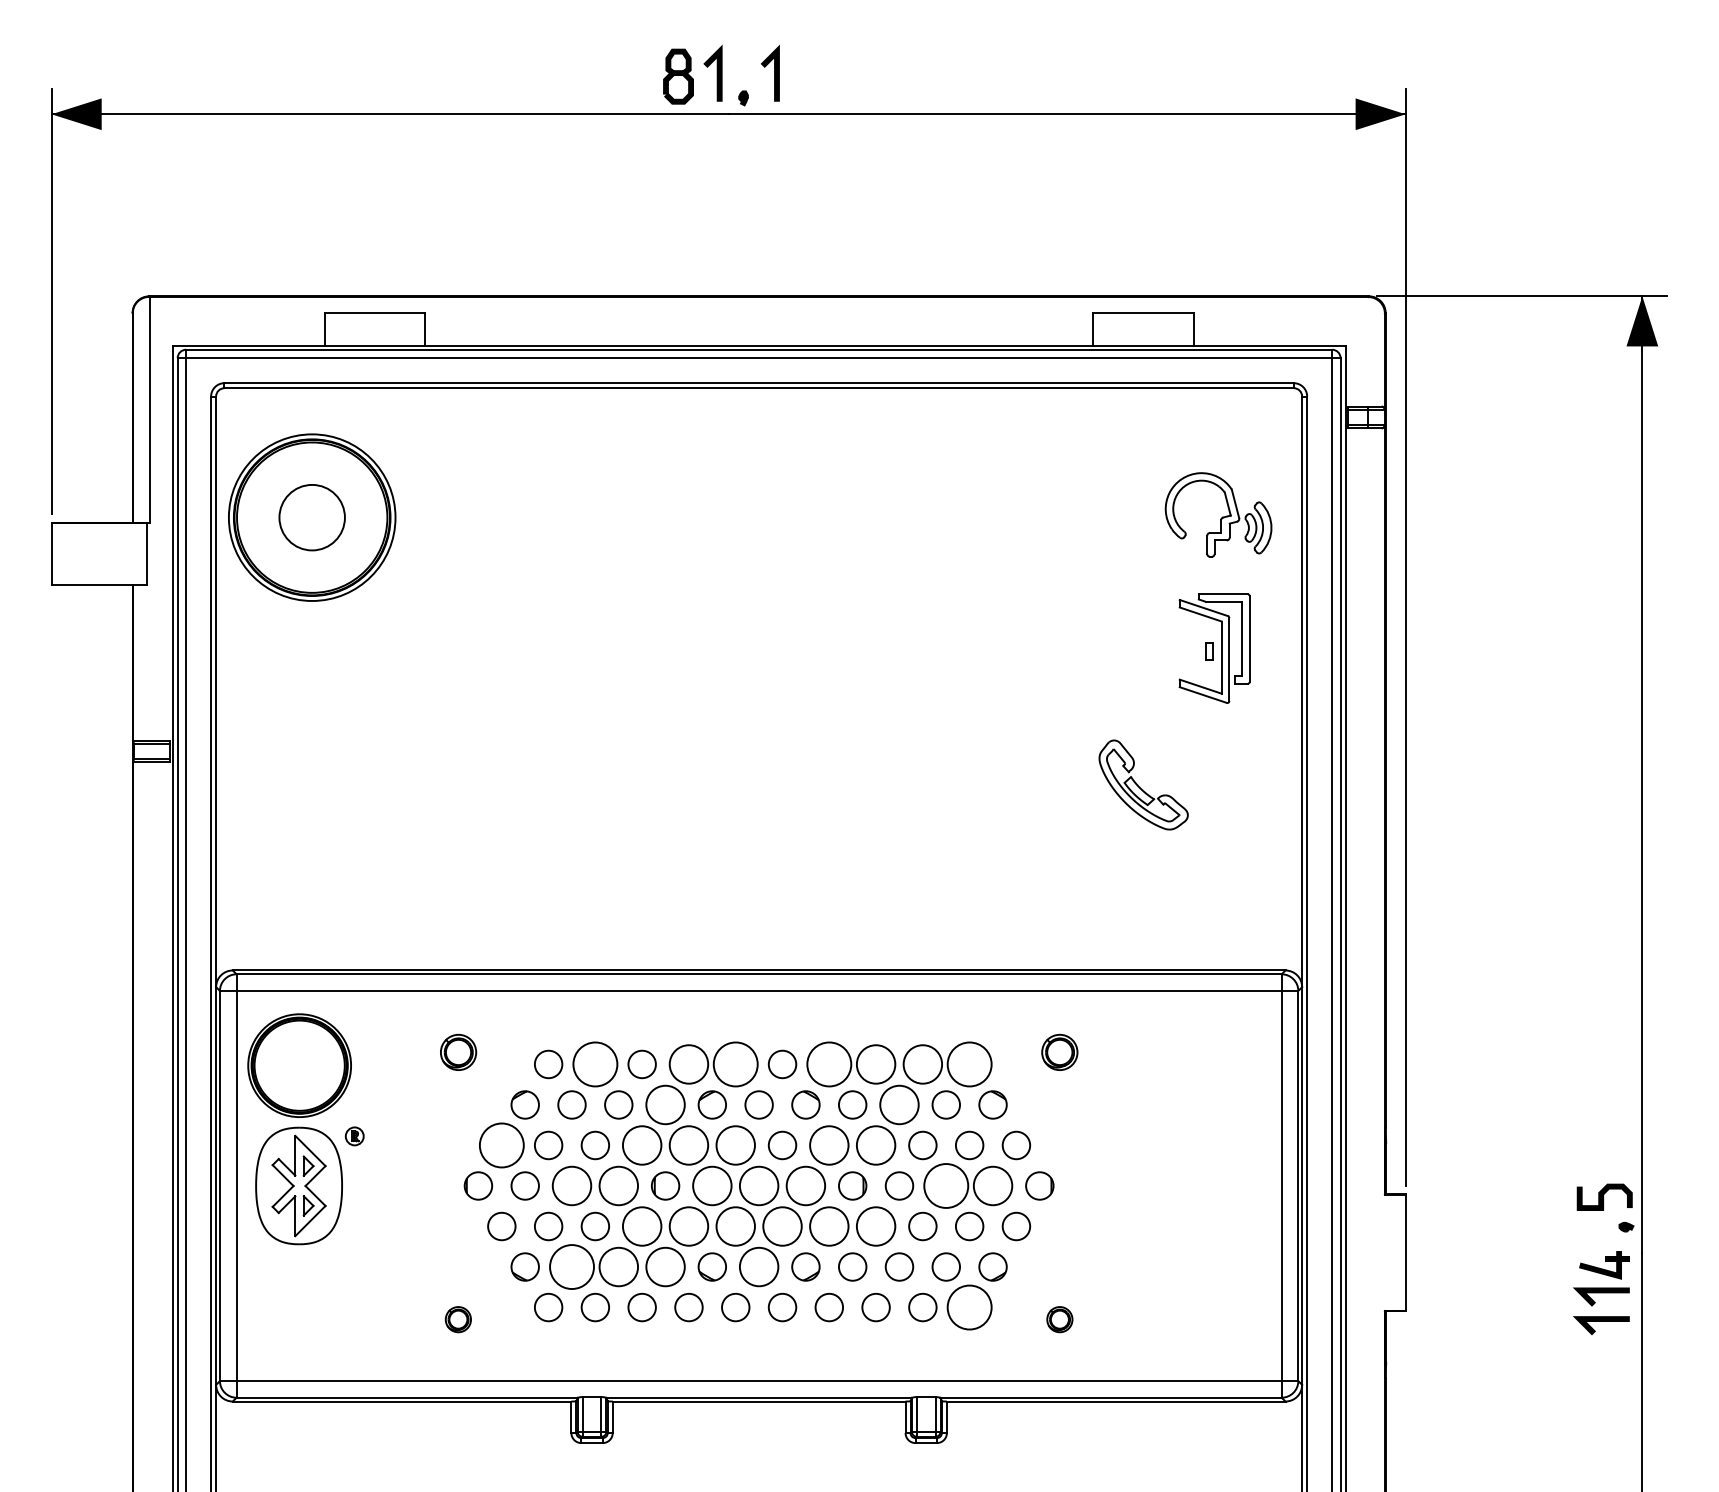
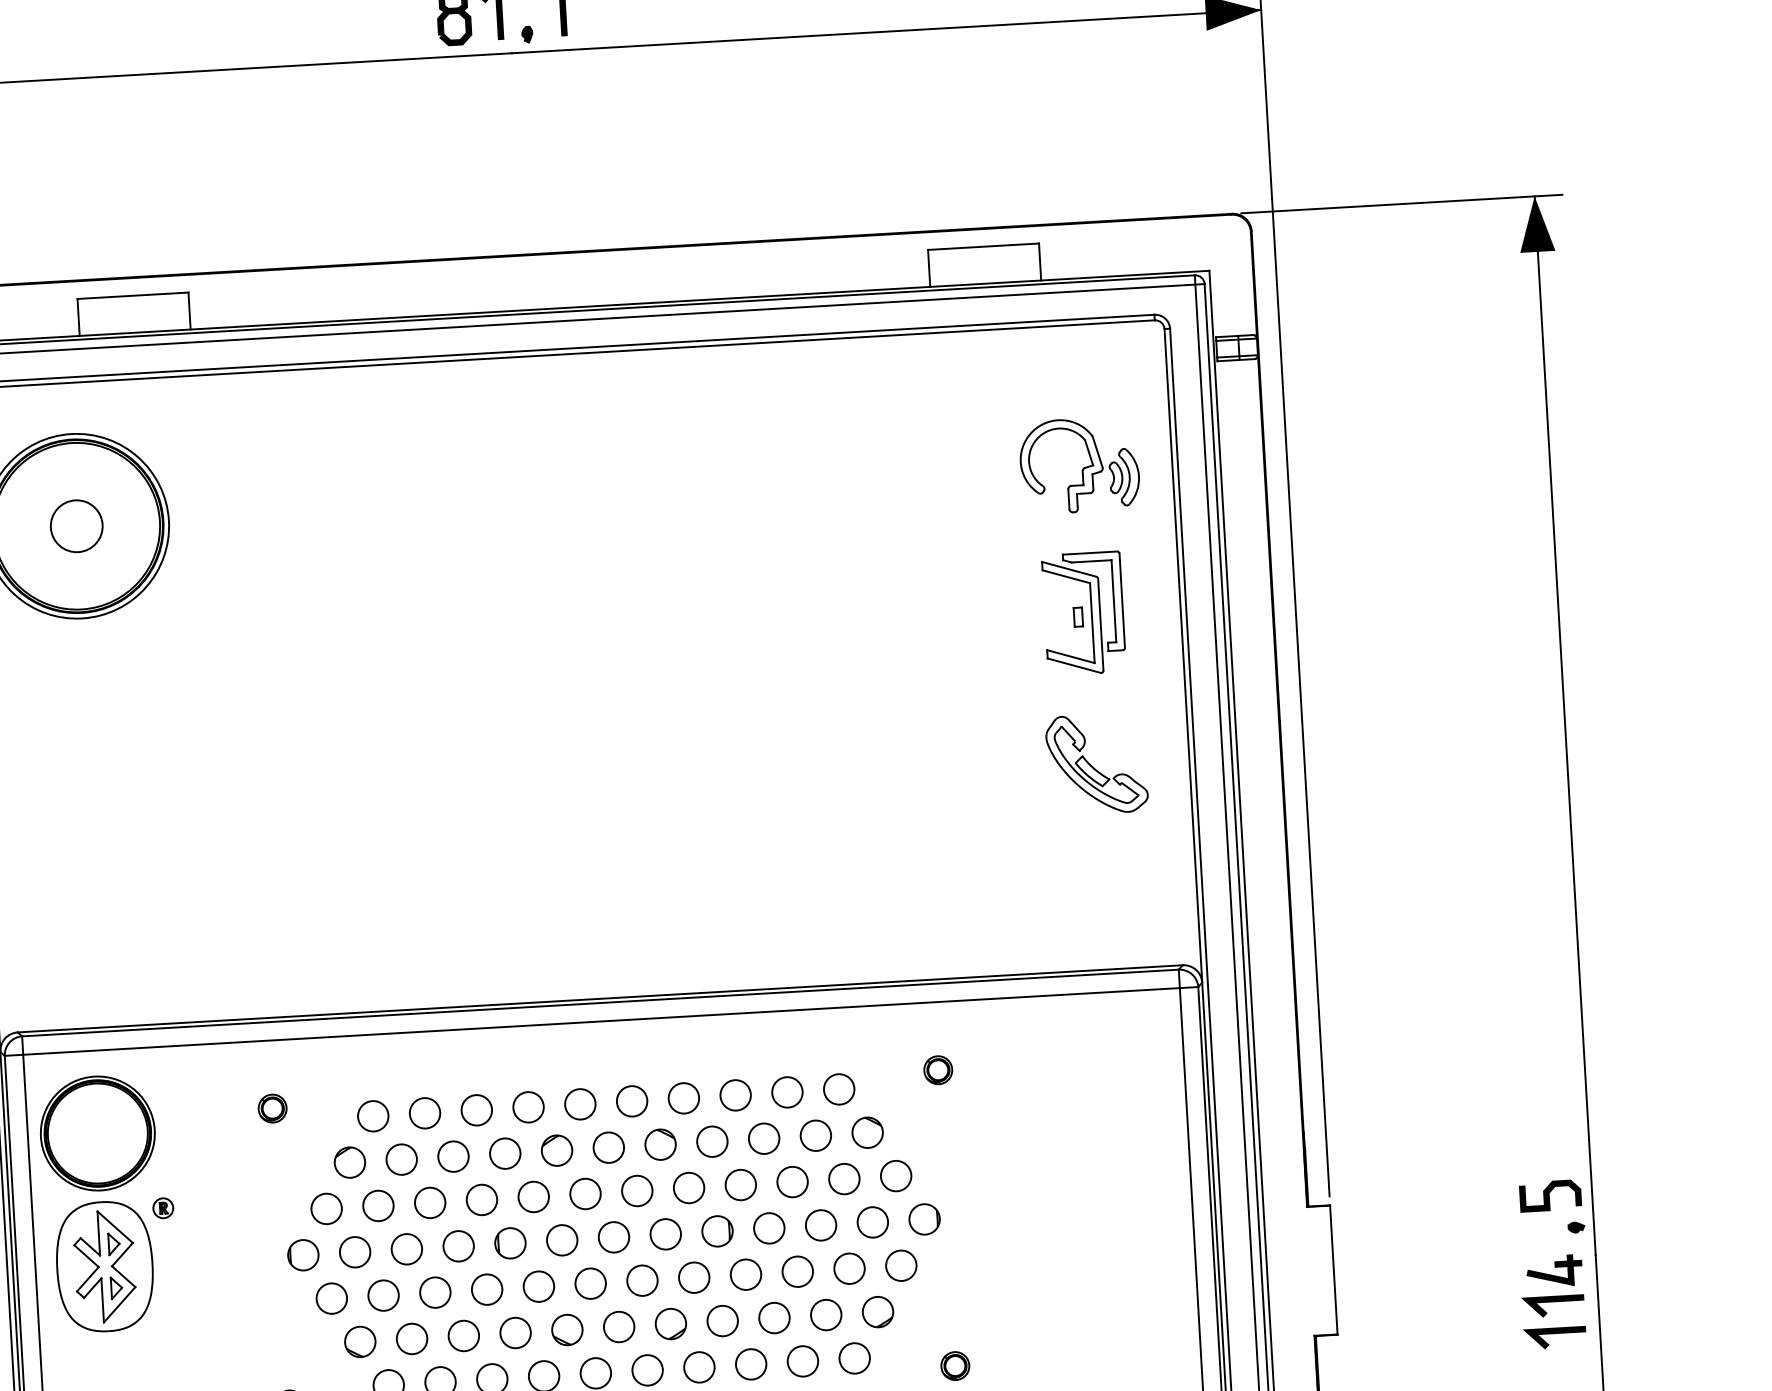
circle: (311, 517) -> (75, 526), size x0.71
part: (1143, 784) -> (1096, 763), moved
part: (457, 1051) -> (271, 1107), size x0.71
part: (1059, 1051) -> (937, 1069), size x0.71
circle: (595, 1064) -> (425, 1113), size x0.62
circle: (688, 1064) -> (528, 1107), size x0.71
circle: (735, 1064) -> (580, 1104), size x0.62
circle: (829, 1064) -> (684, 1098), size x0.62
circle: (875, 1064) -> (735, 1095), size x0.71
circle: (922, 1064) -> (787, 1092), size x0.71
circle: (969, 1064) -> (839, 1089), size x0.62
circle: (665, 1104) -> (505, 1153), size x0.71
circle: (899, 1104) -> (764, 1138), size x0.71
circle: (501, 1145) -> (326, 1208), size x0.62
circle: (641, 1145) -> (481, 1200), size x0.71
circle: (688, 1145) -> (533, 1197), size x0.71
circle: (735, 1145) -> (585, 1194), size x0.71
circle: (829, 1145) -> (689, 1188), size x0.71
circle: (875, 1145) -> (740, 1185), size x0.71
circle: (571, 1185) -> (406, 1248), size x0.71
circle: (618, 1185) -> (458, 1245), size x0.71
circle: (712, 1185) -> (562, 1239), size x0.71
circle: (758, 1185) -> (613, 1236), size x0.71
circle: (805, 1185) -> (665, 1233), size x0.71
circle: (946, 1185) -> (821, 1224), size x0.62
circle: (992, 1185) -> (872, 1221), size x0.71
circle: (641, 1226) -> (486, 1289), size x0.71
circle: (688, 1226) -> (538, 1286), size x0.71
circle: (735, 1226) -> (590, 1283), size x0.71
circle: (782, 1226) -> (642, 1280), size x0.71
circle: (829, 1226) -> (694, 1277), size x0.71
circle: (875, 1226) -> (745, 1274), size x0.71
circle: (571, 1266) -> (411, 1338), size x0.62
circle: (618, 1266) -> (463, 1335), size x0.71
circle: (665, 1266) -> (515, 1332), size x0.71
circle: (758, 1266) -> (618, 1326), size x0.71
circle: (969, 1307) -> (854, 1358), size x0.62

